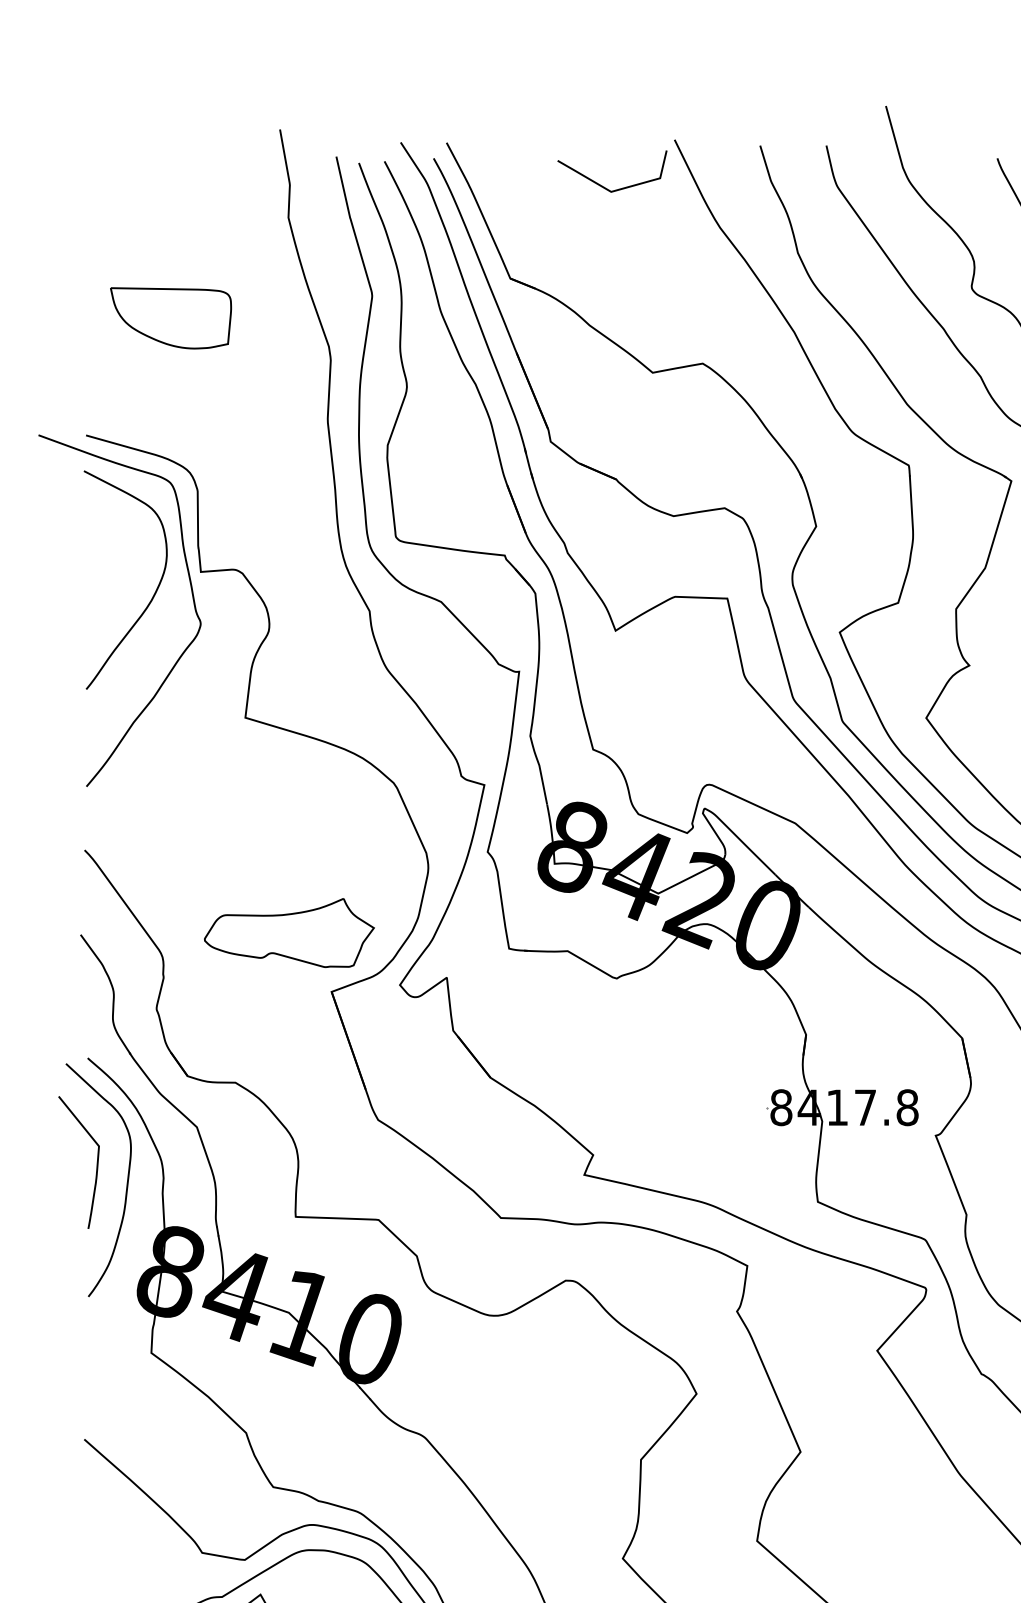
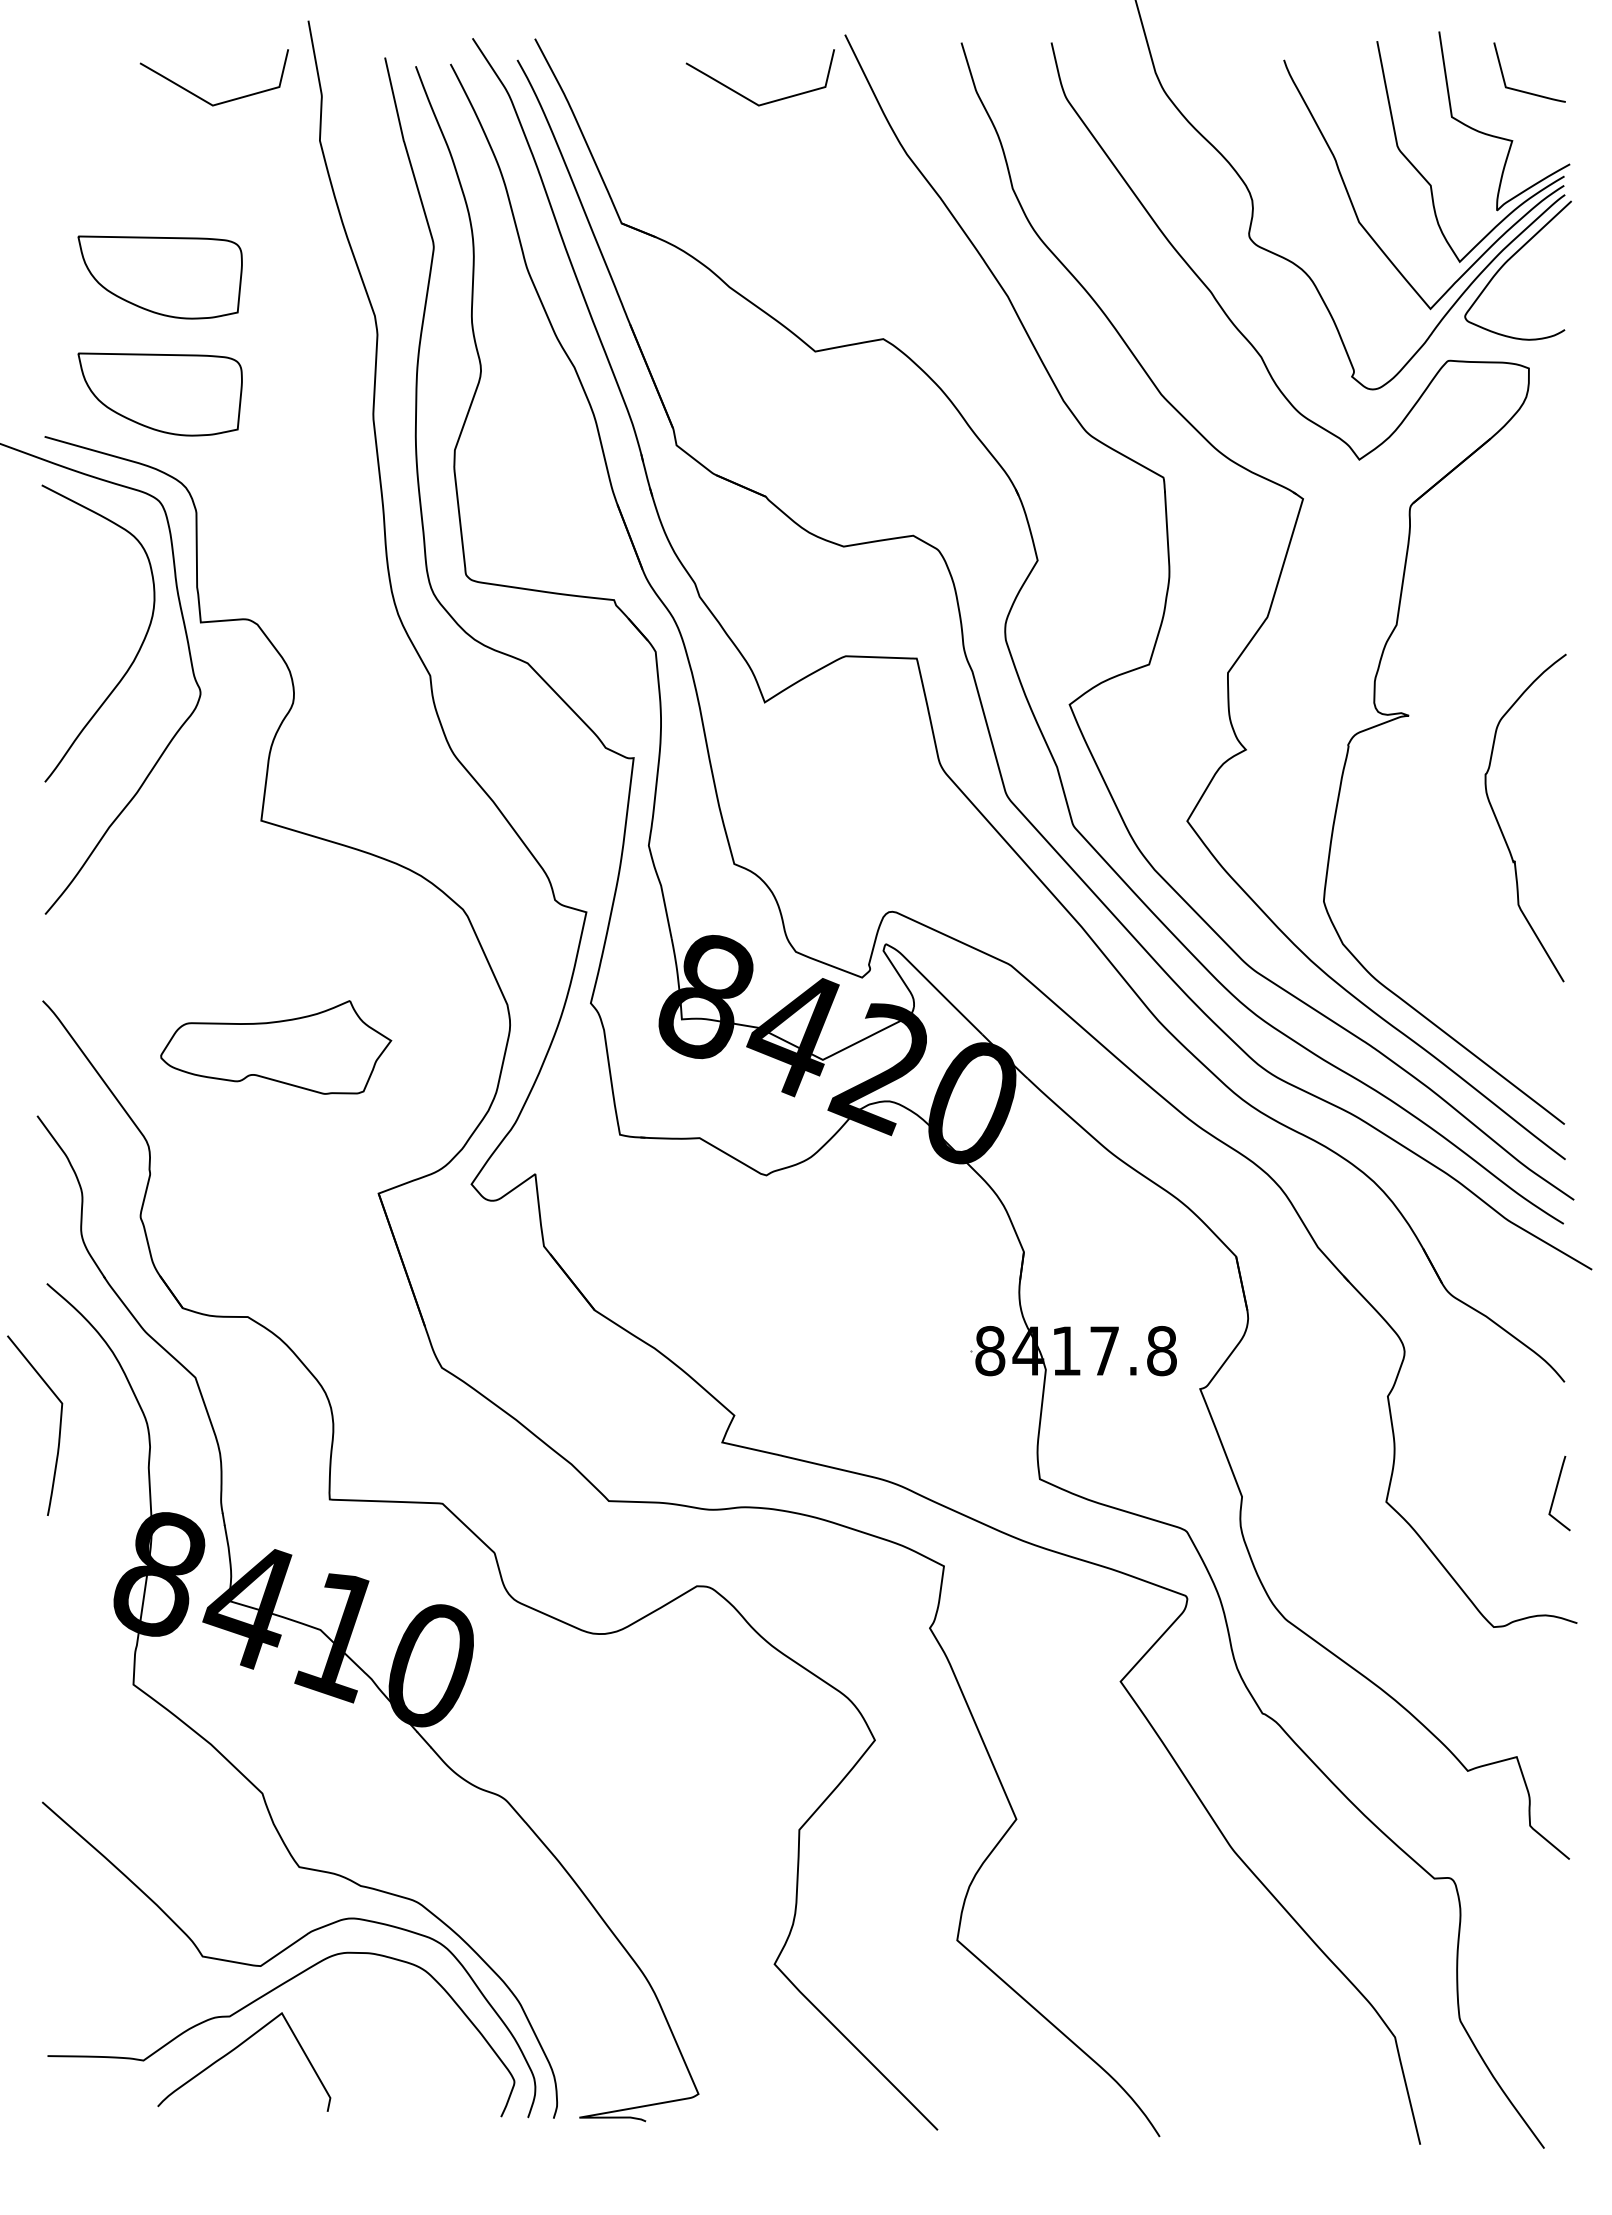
curve: (201, 185) -> (201, 97), added
part: (170, 404) -> (159, 394), added
part: (289, 933) -> (276, 1047), moved
curve: (127, 1180) -> (100, 1449), removed

